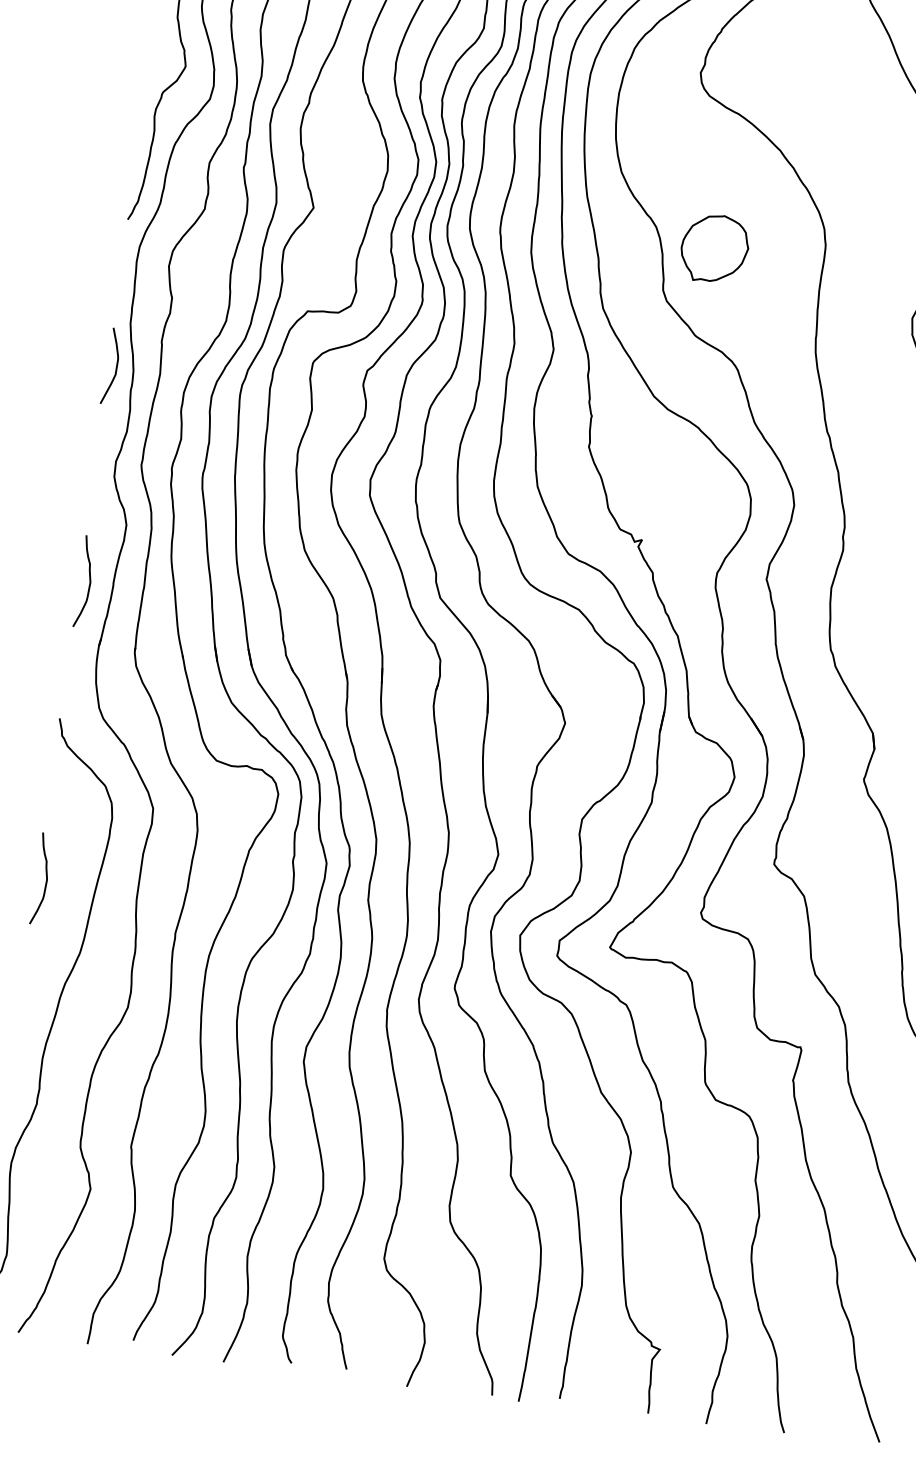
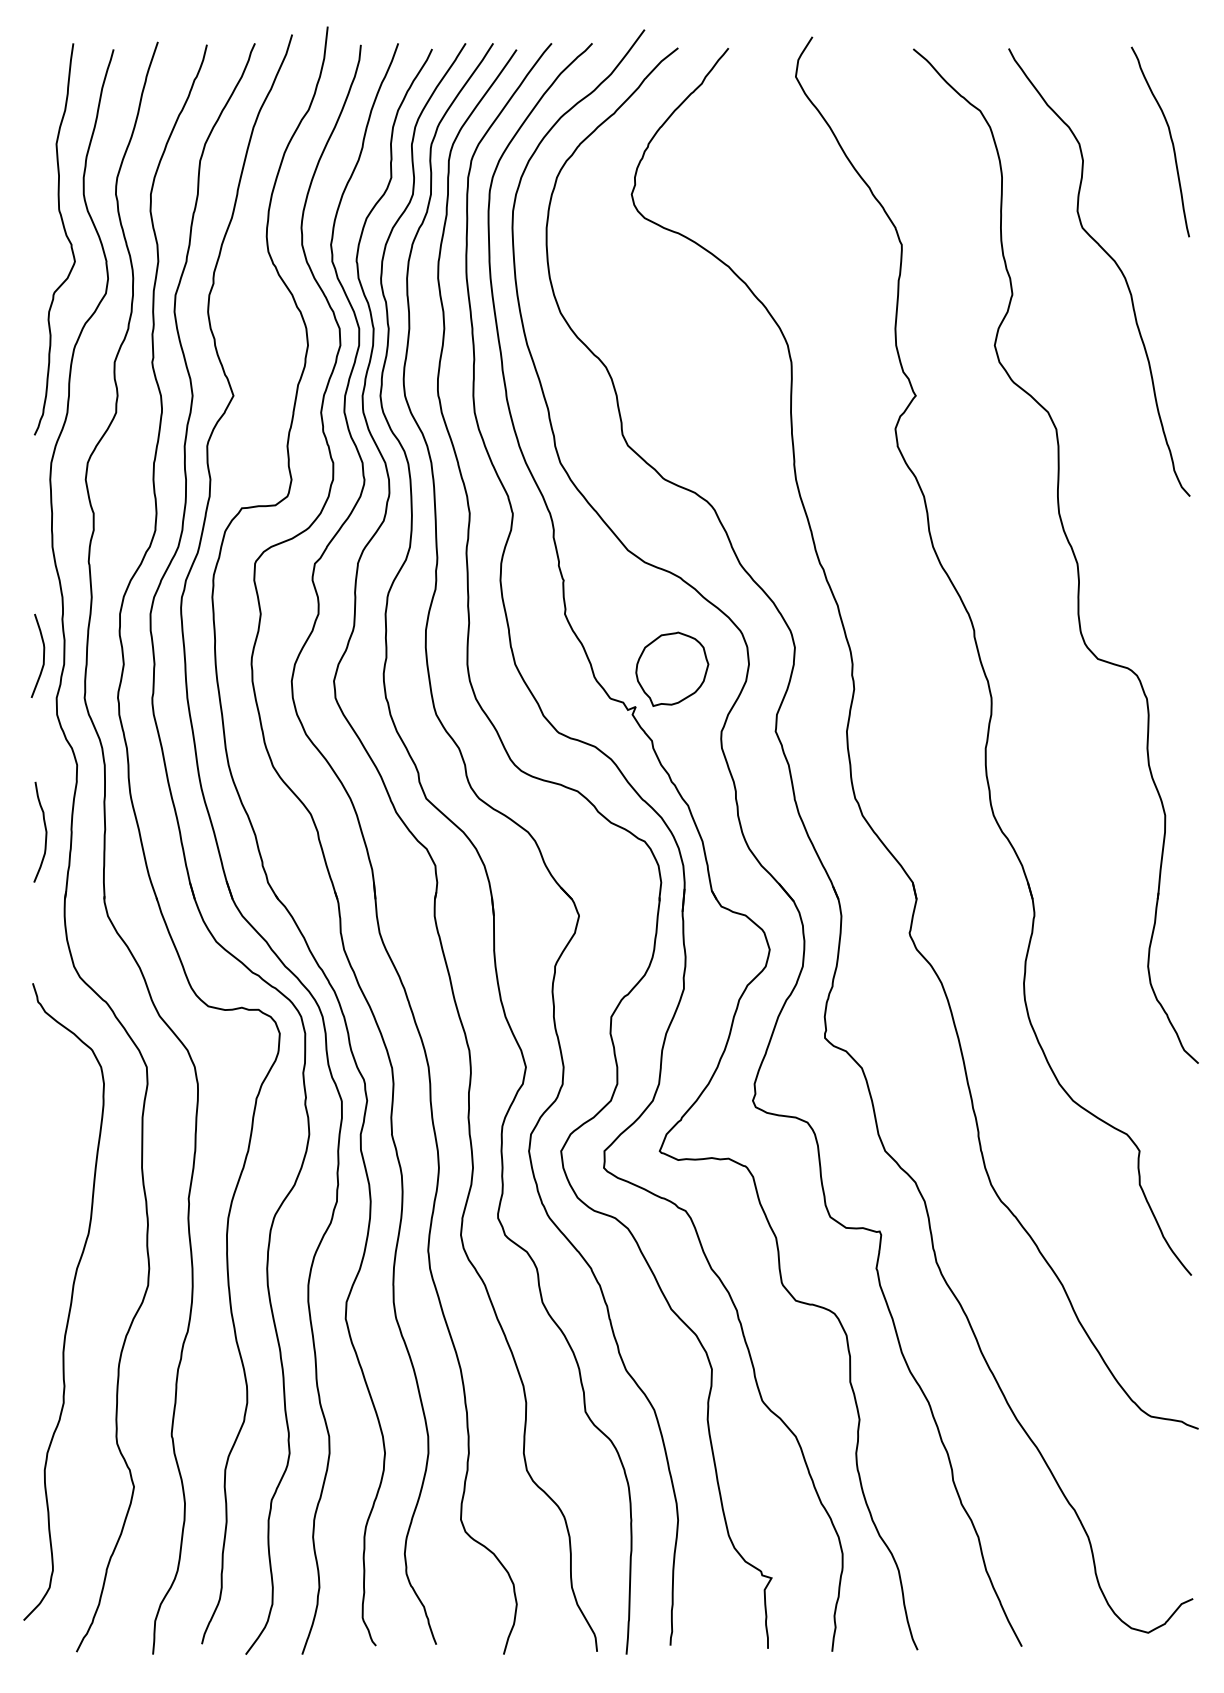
part: (715, 248) -> (672, 668), moved
curve: (116, 366) -> (43, 655), moved
curve: (45, 876) -> (40, 1155), removed

